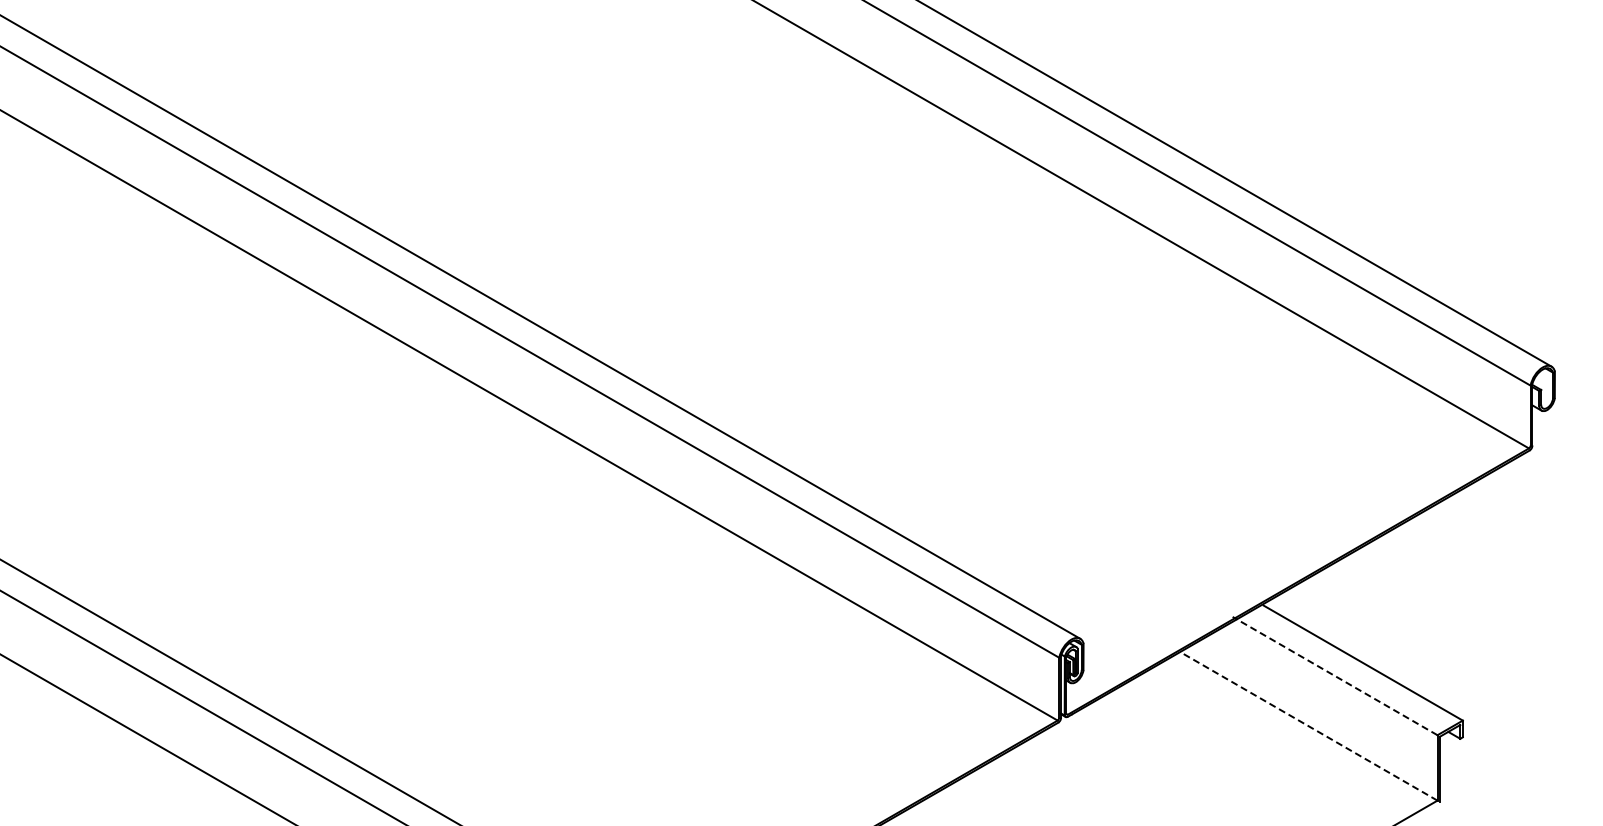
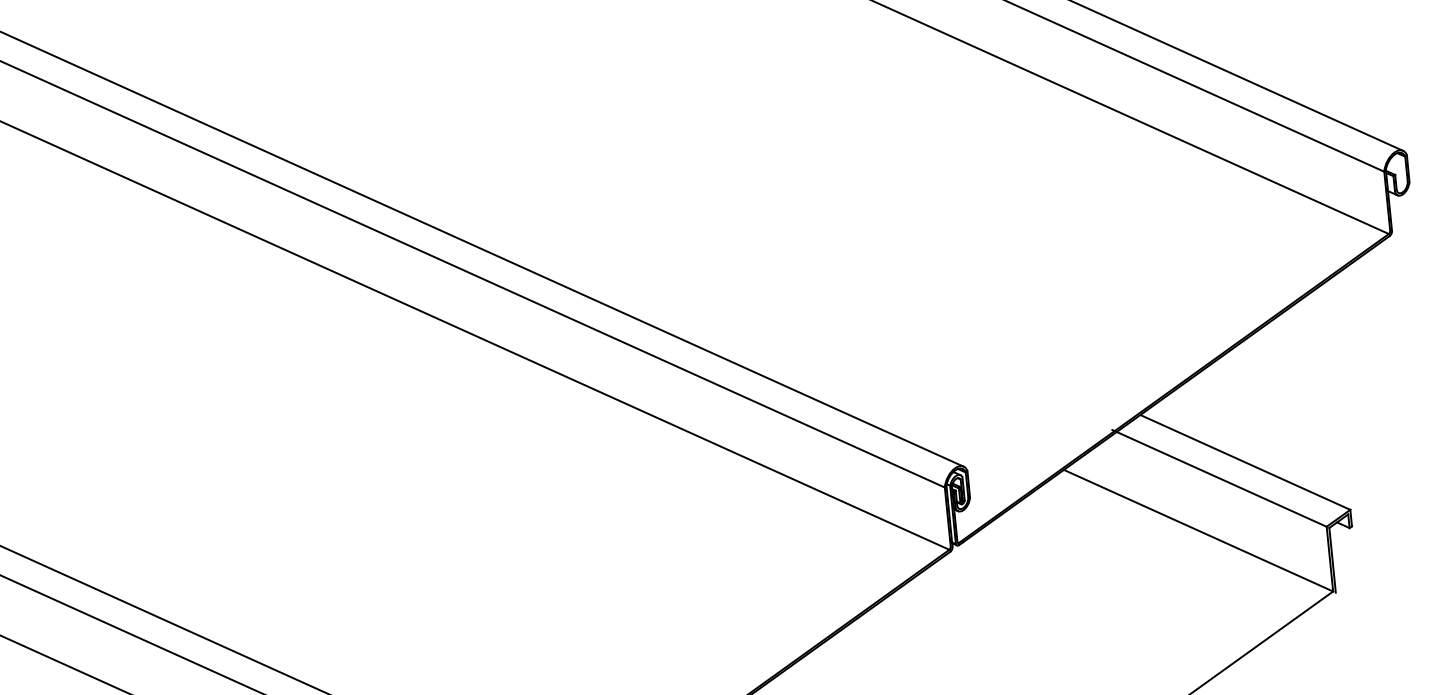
line: (1334, 675) -> (1218, 477), dashed -> solid
line: (1309, 726) -> (1199, 530), dashed -> solid

